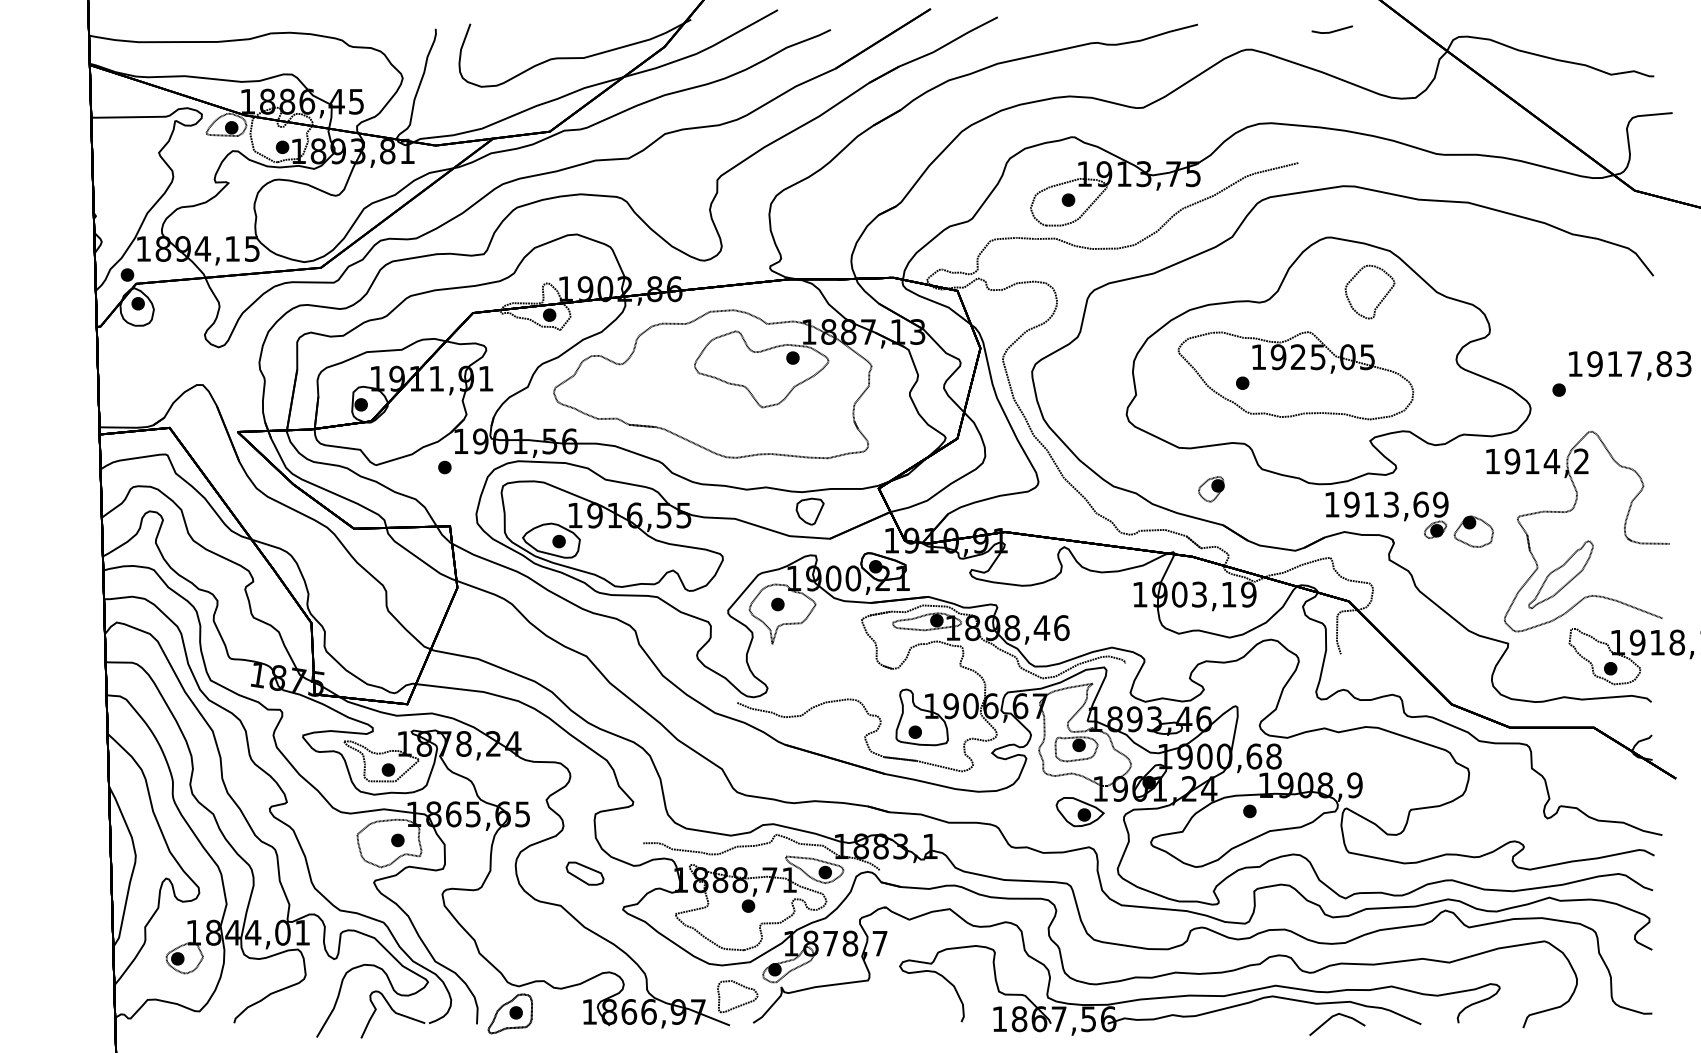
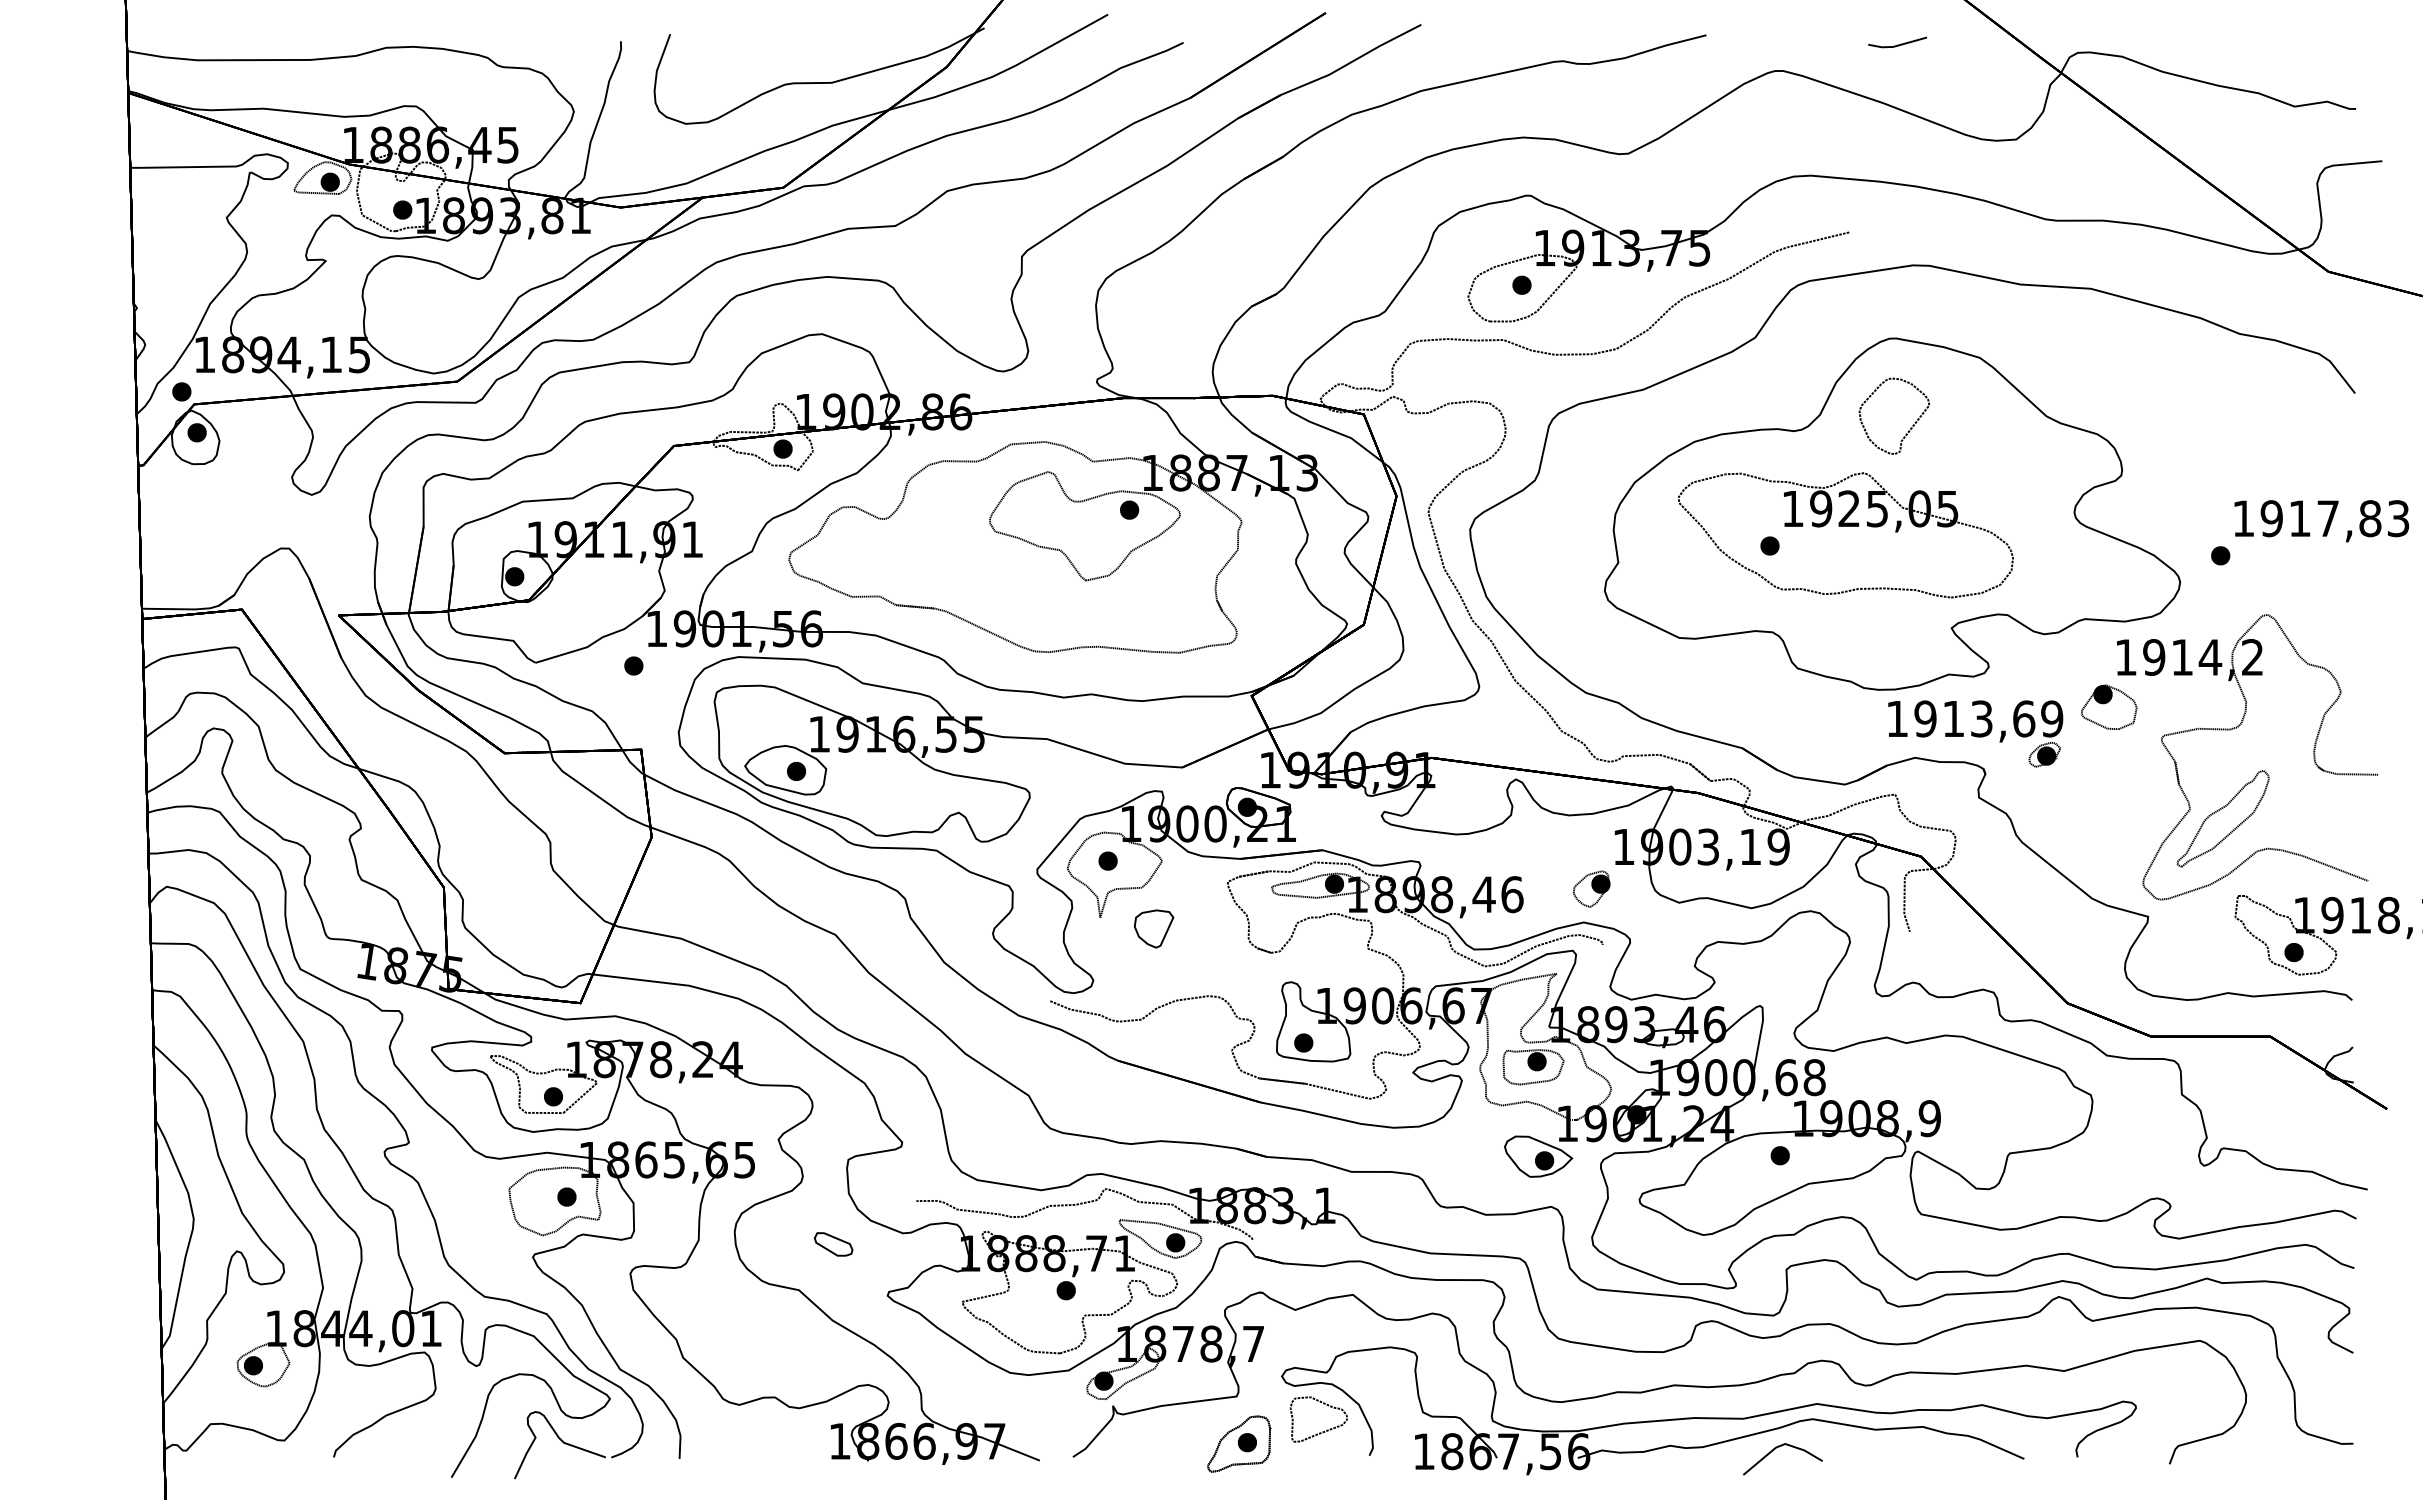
part: (1379, 302) -> (1908, 430), moved
part: (1211, 488) -> (1591, 888), moved
part: (809, 511) -> (1153, 928), moved
part: (1474, 531) -> (2109, 706), moved
part: (585, 873) -> (833, 1244), size x0.71
part: (741, 1004) -> (1324, 1430), moved
part: (510, 1013) -> (1239, 1443), moved
part: (1331, 1018) -> (1774, 1450), moved

